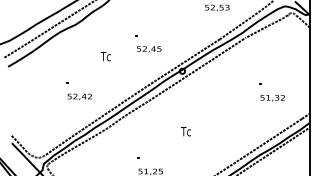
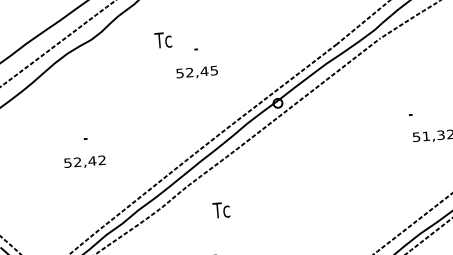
text: (149, 49) -> (197, 72), moved
text: (105, 56) -> (162, 40), moved
text: (79, 96) -> (84, 161), moved
text: (185, 131) -> (220, 210), moved

